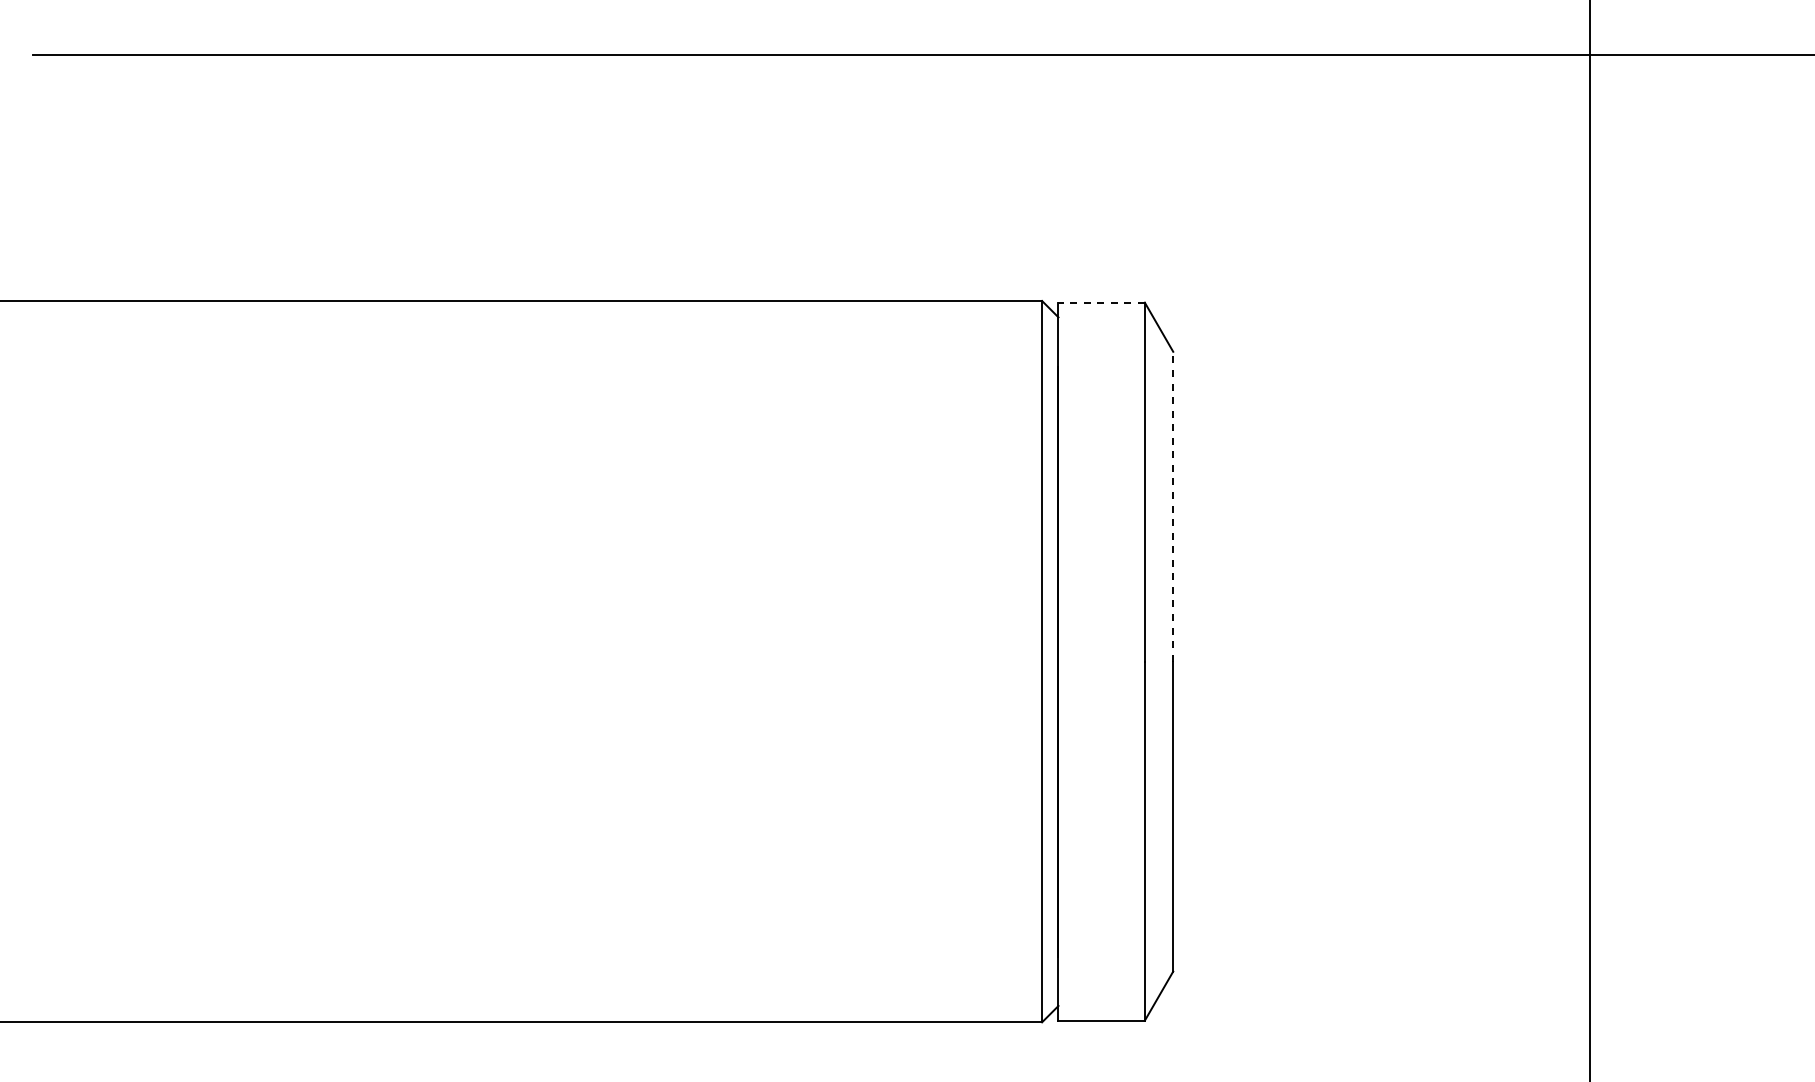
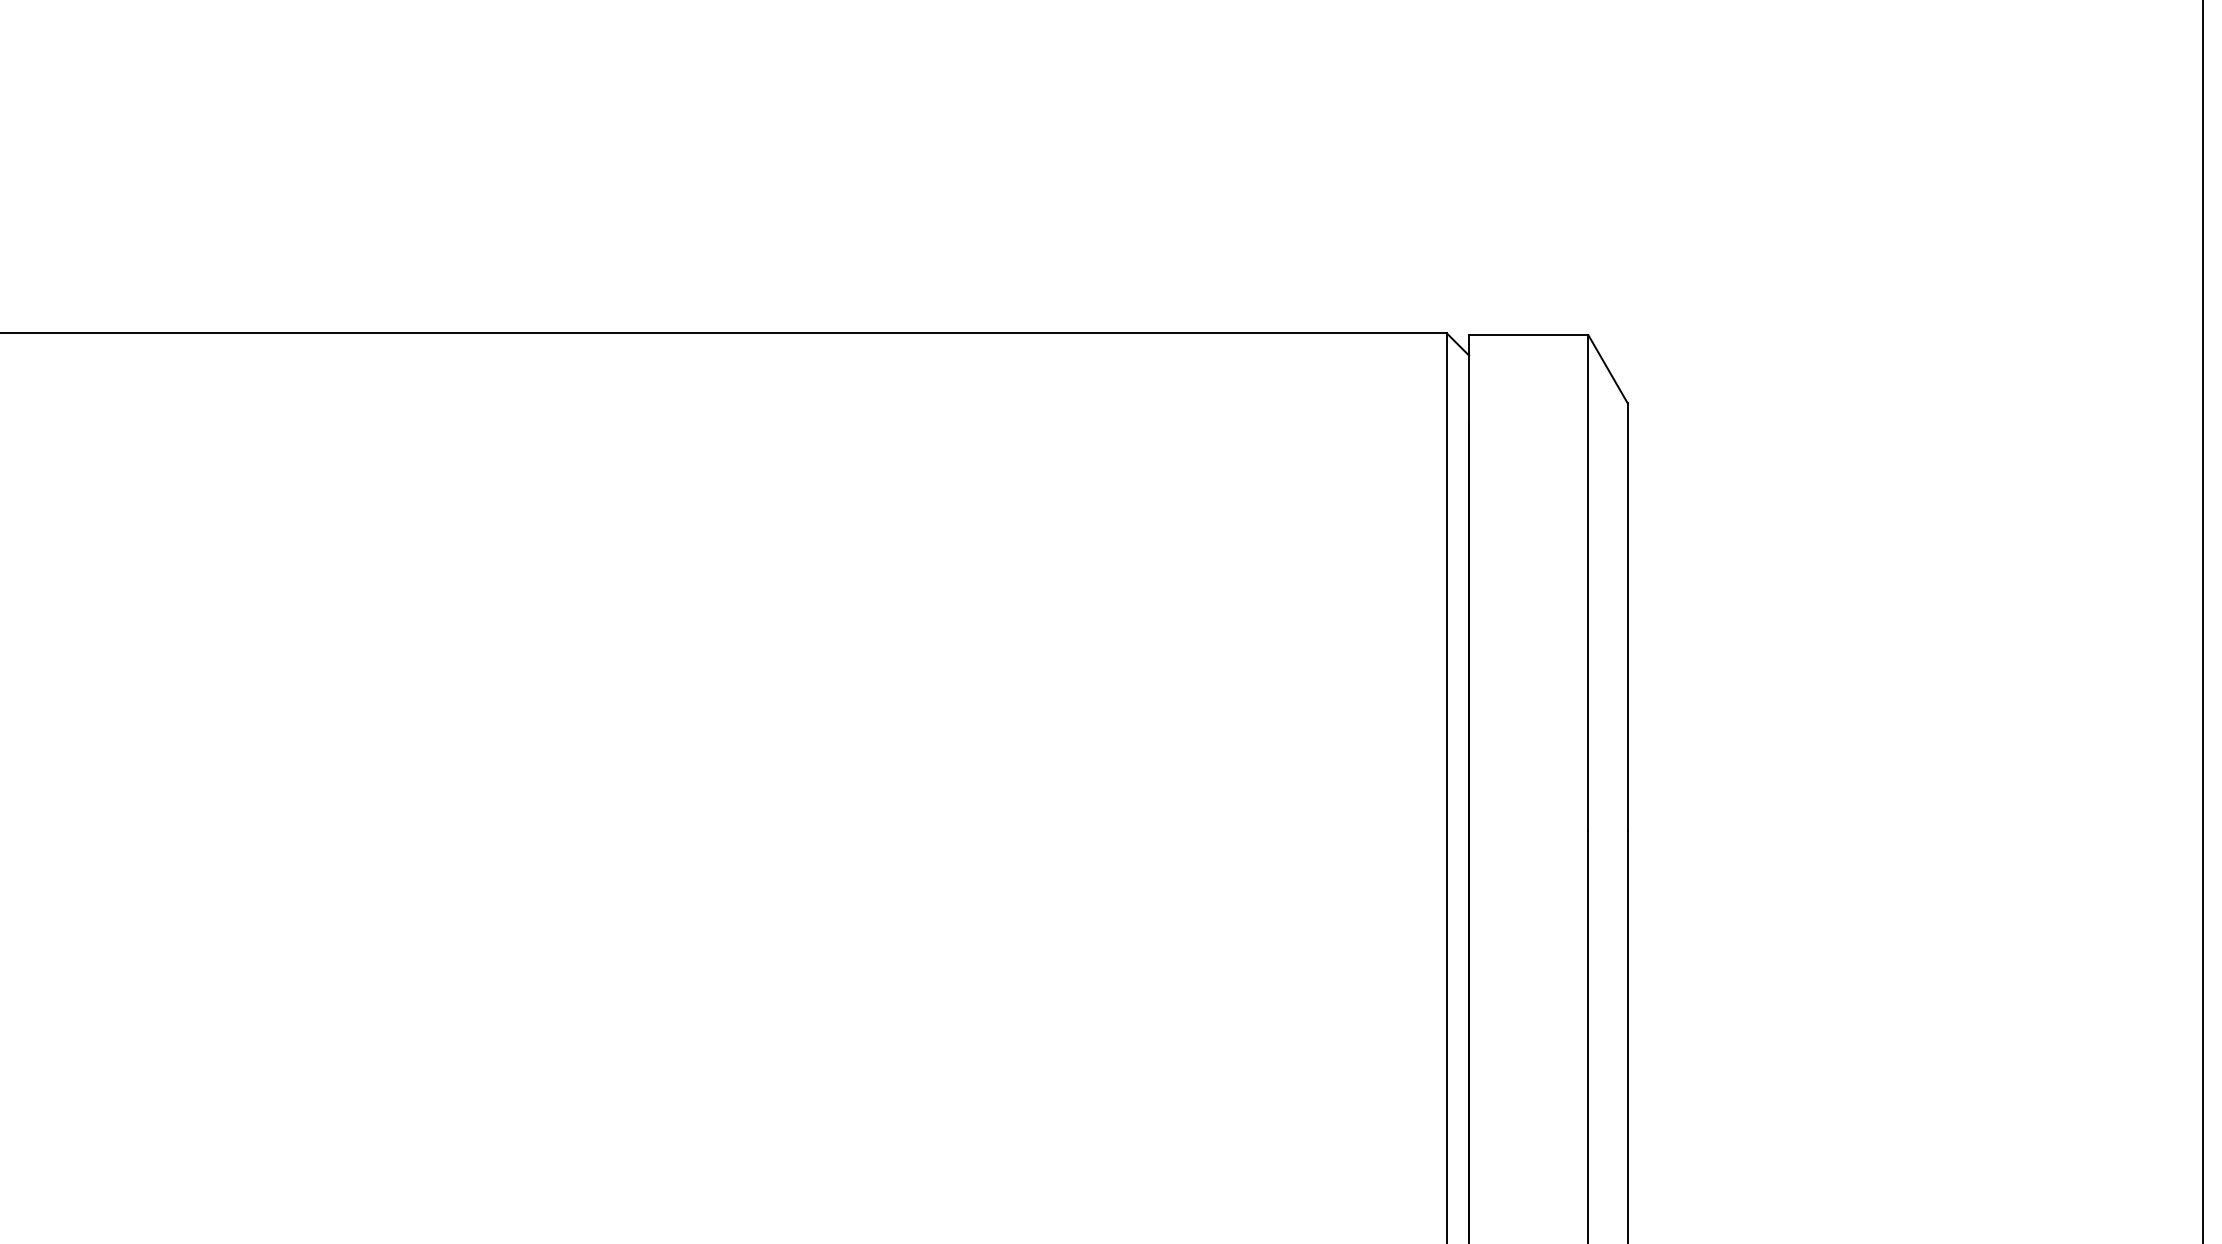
line: (1101, 302) -> (1528, 335), dashed -> solid
line: (1173, 506) -> (1628, 616), dashed -> solid

